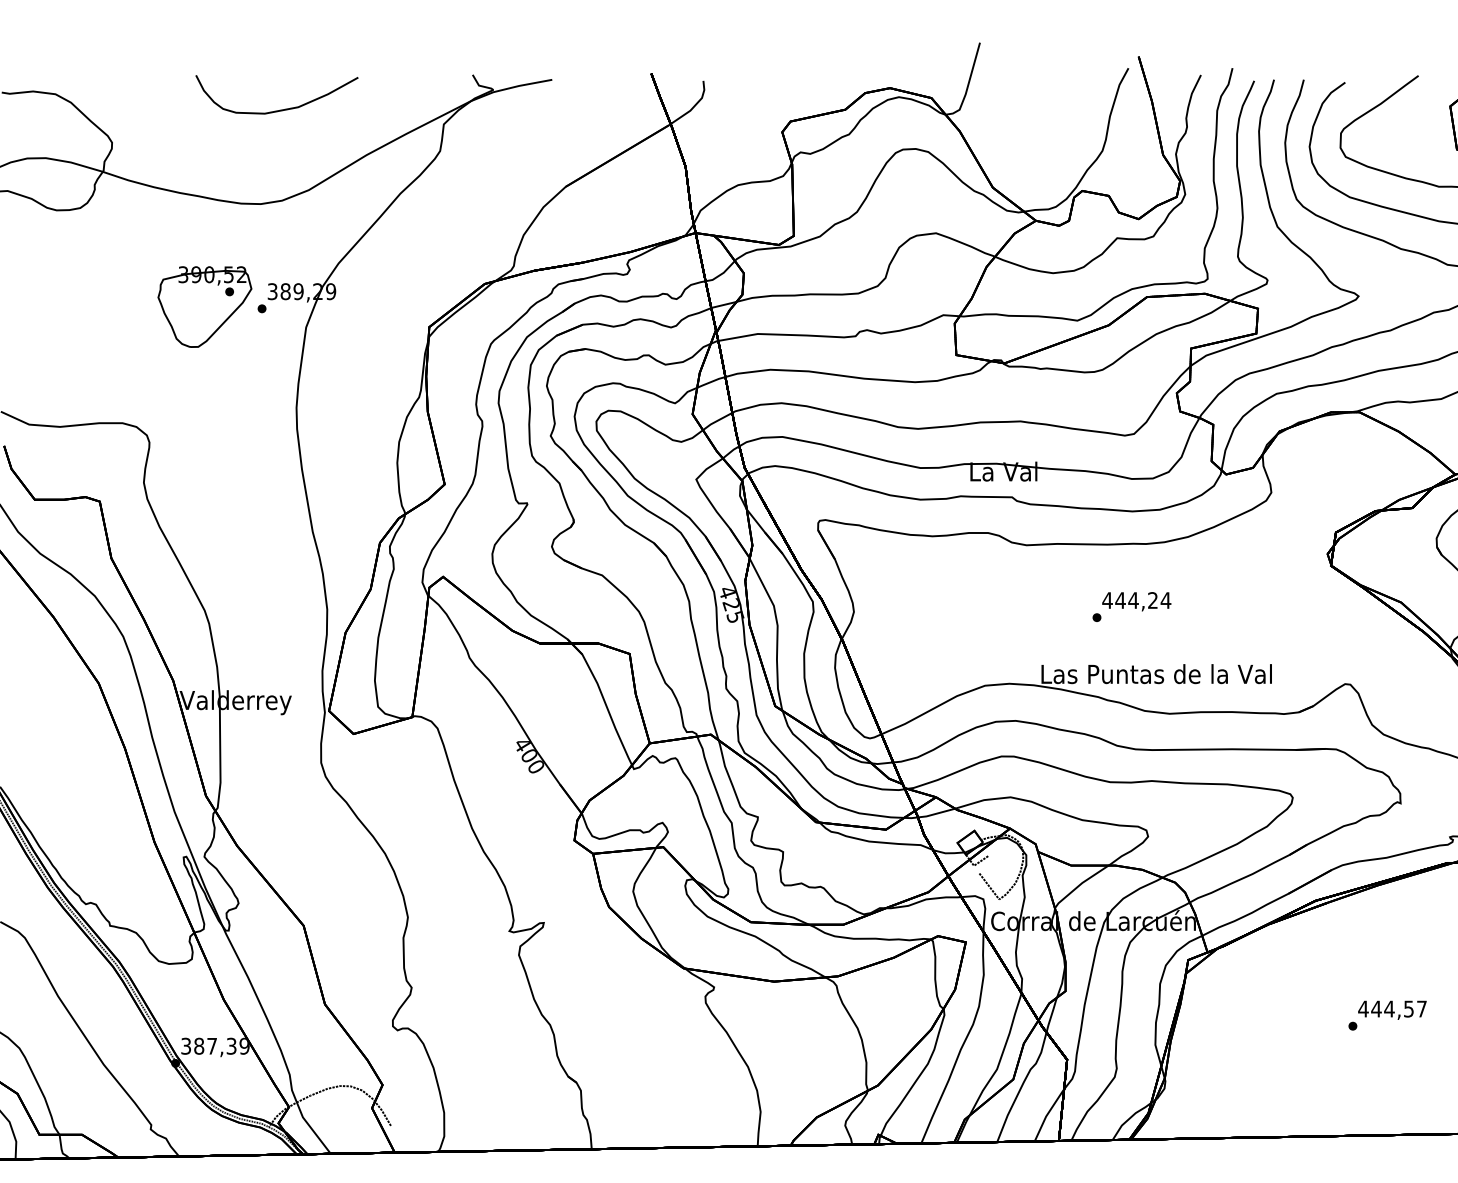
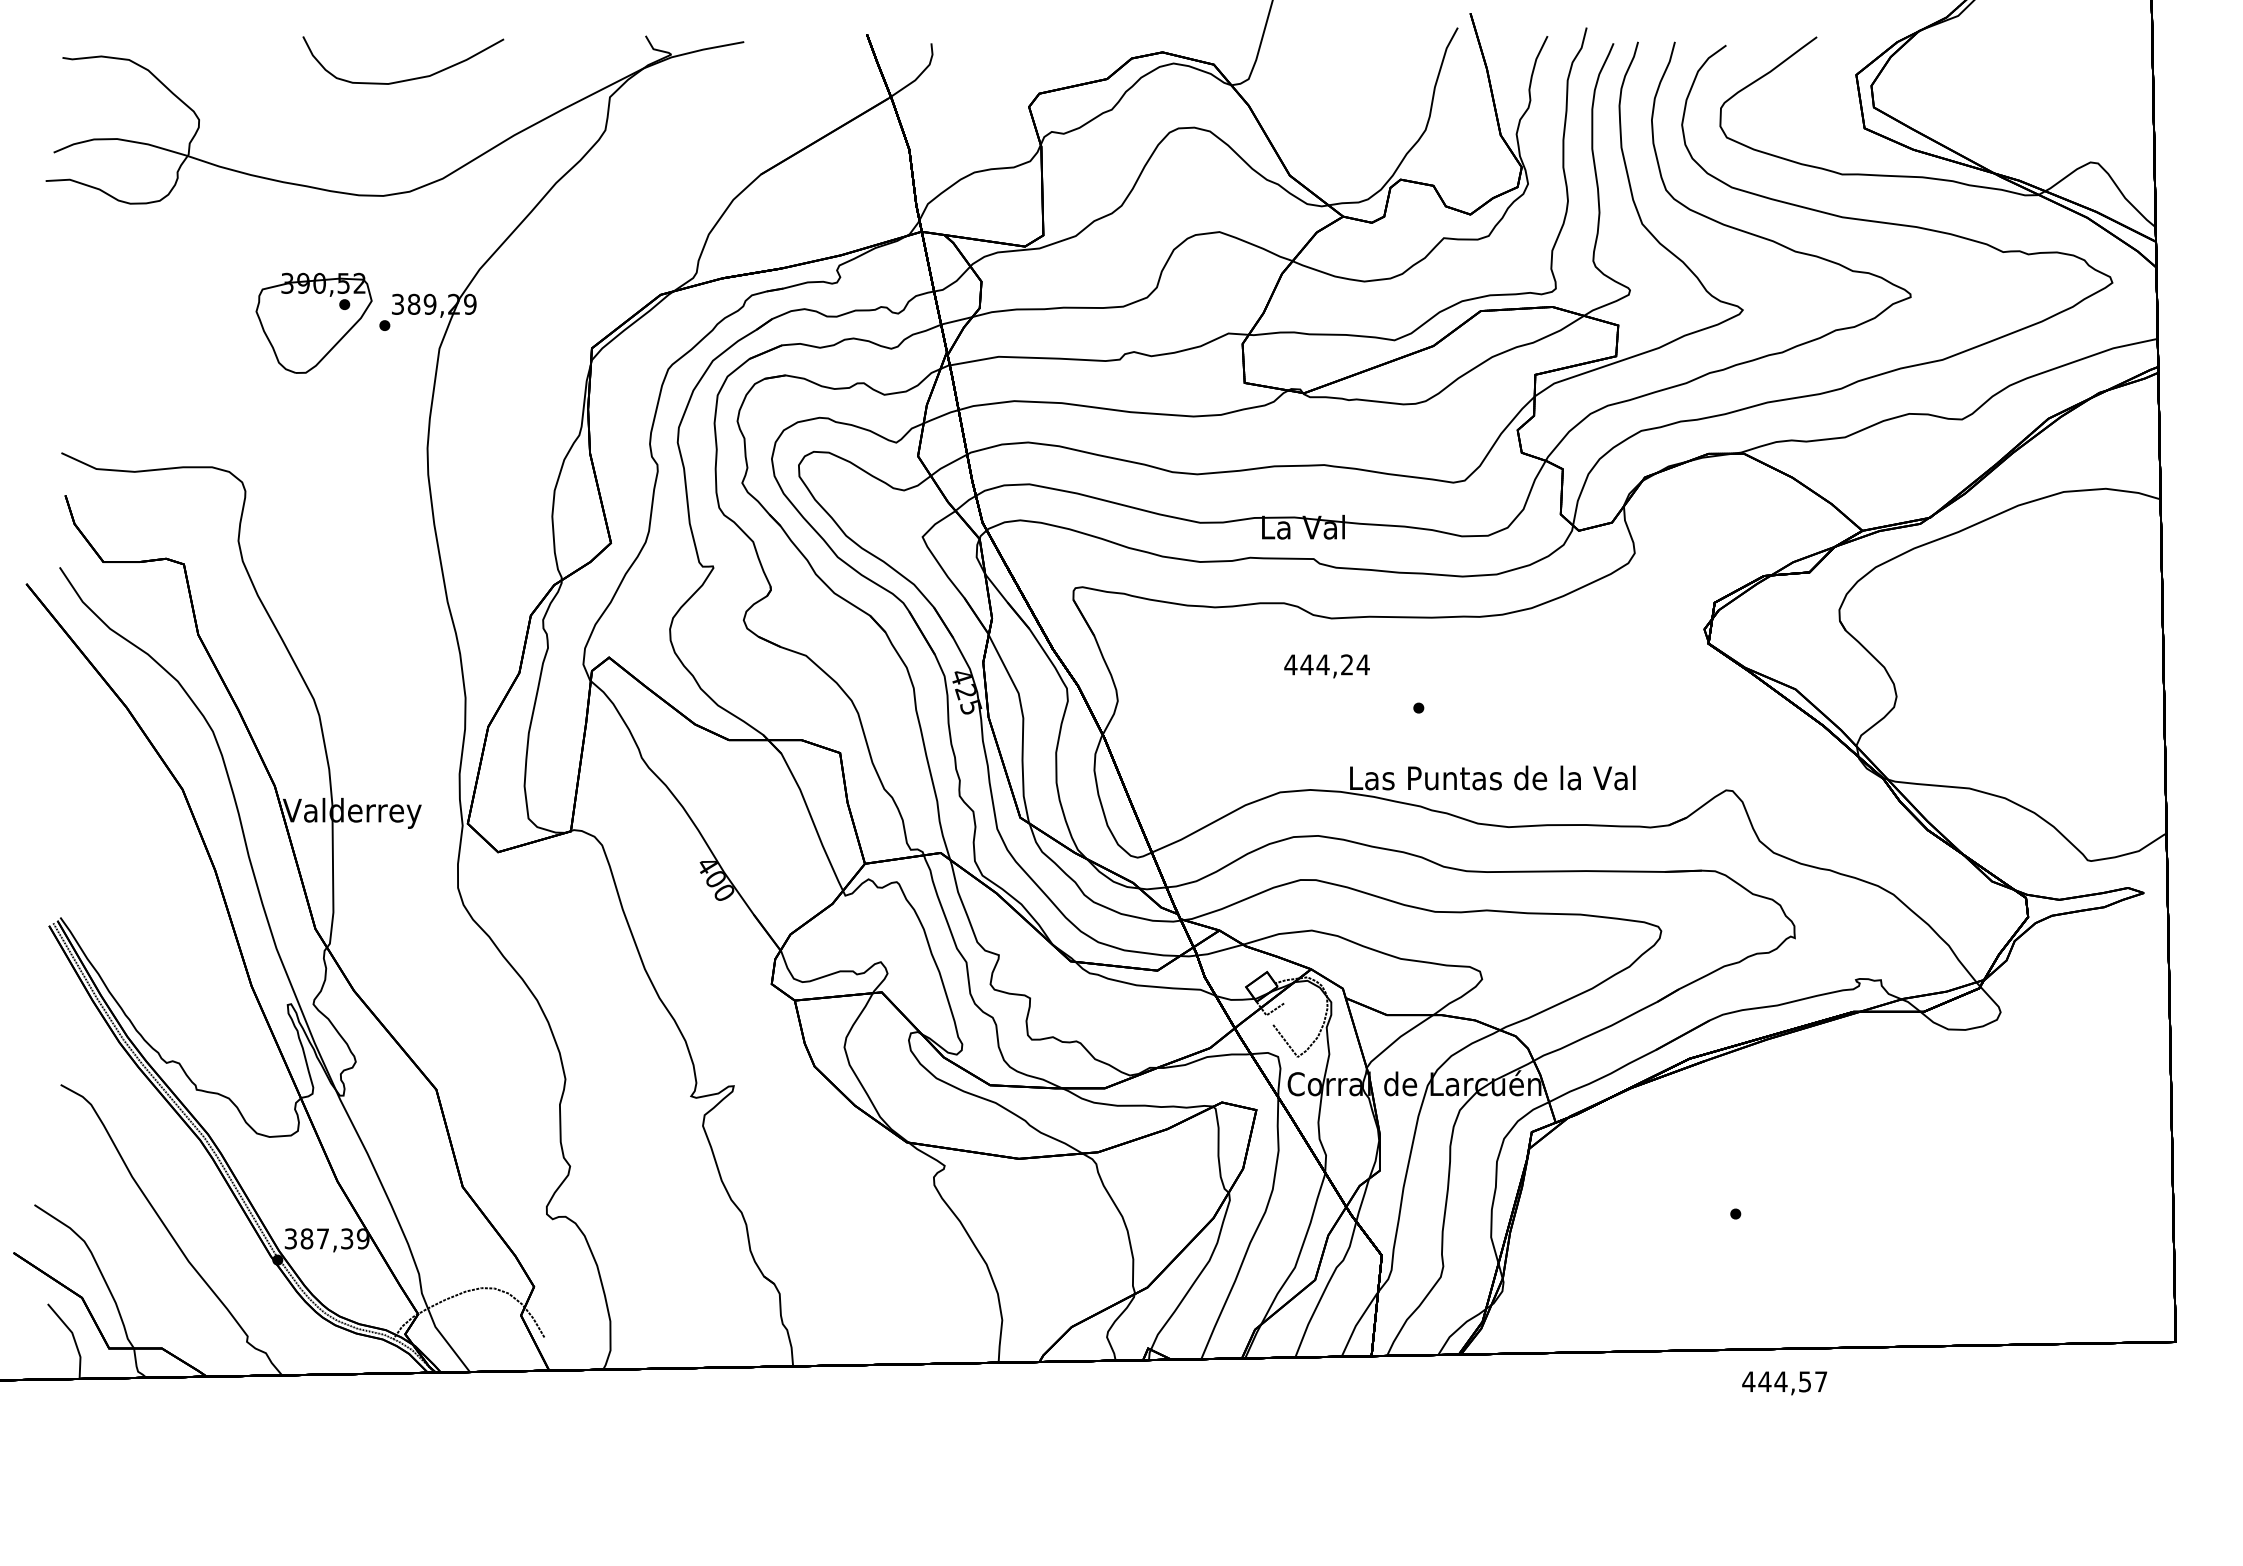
text: (1136, 601) -> (1326, 666), moved
text: (1392, 1010) -> (1784, 1383), moved

